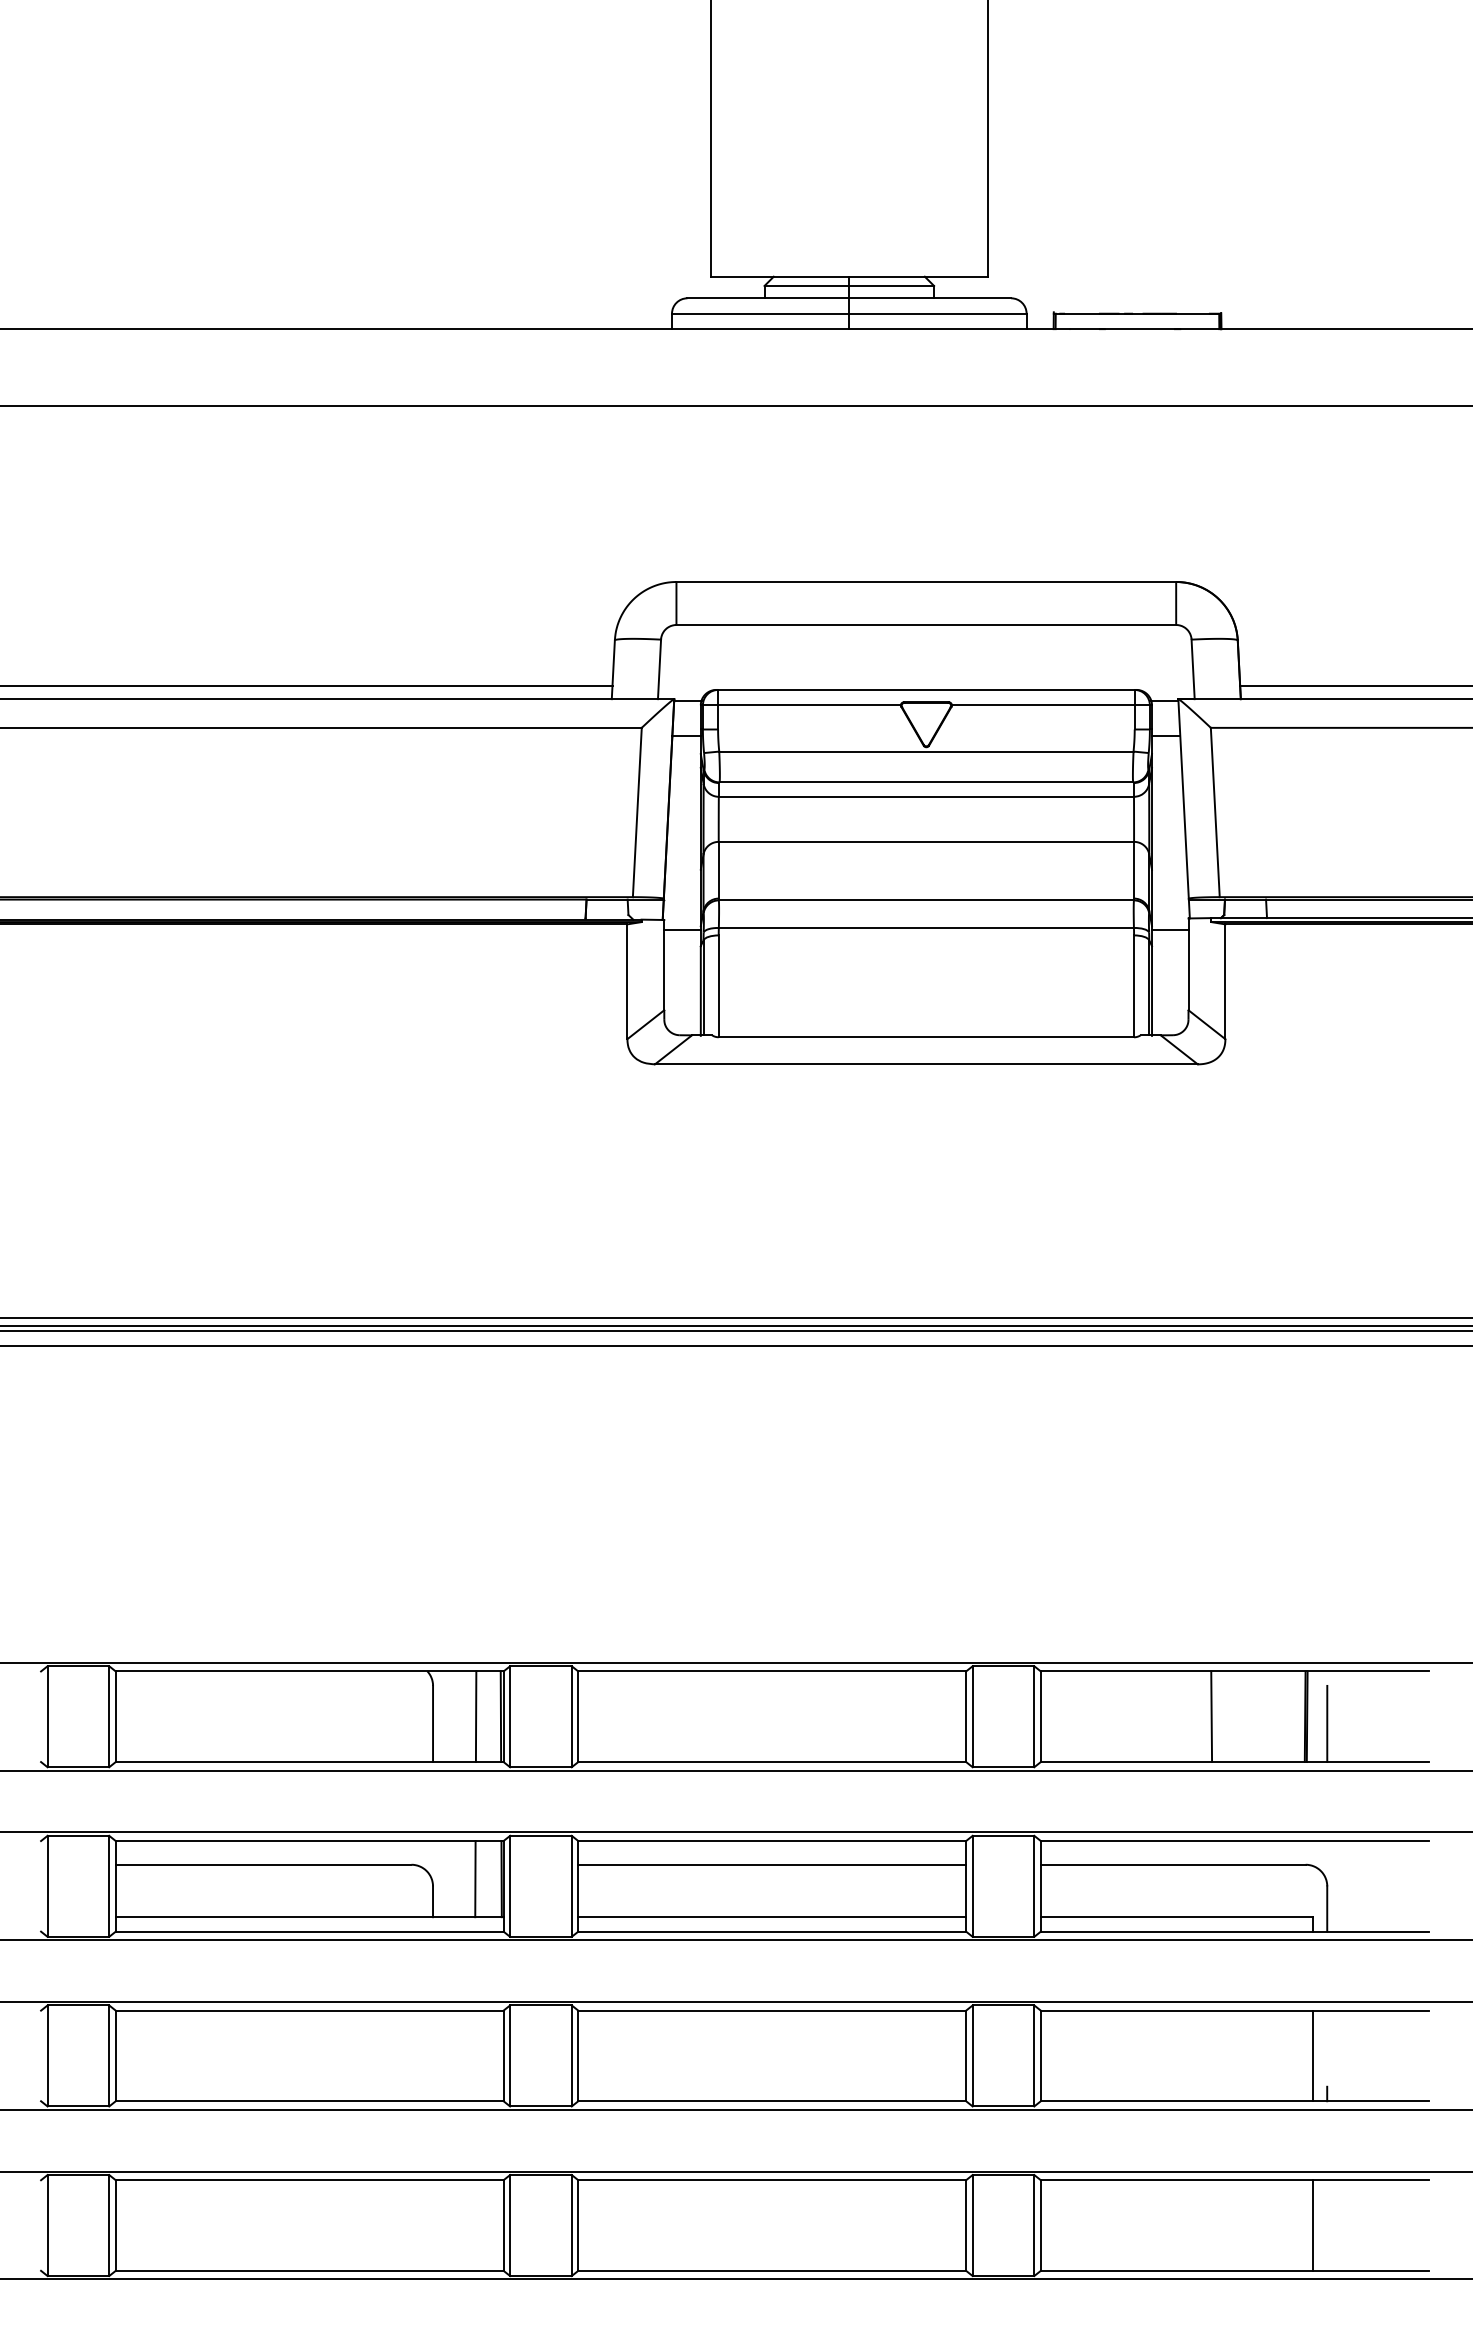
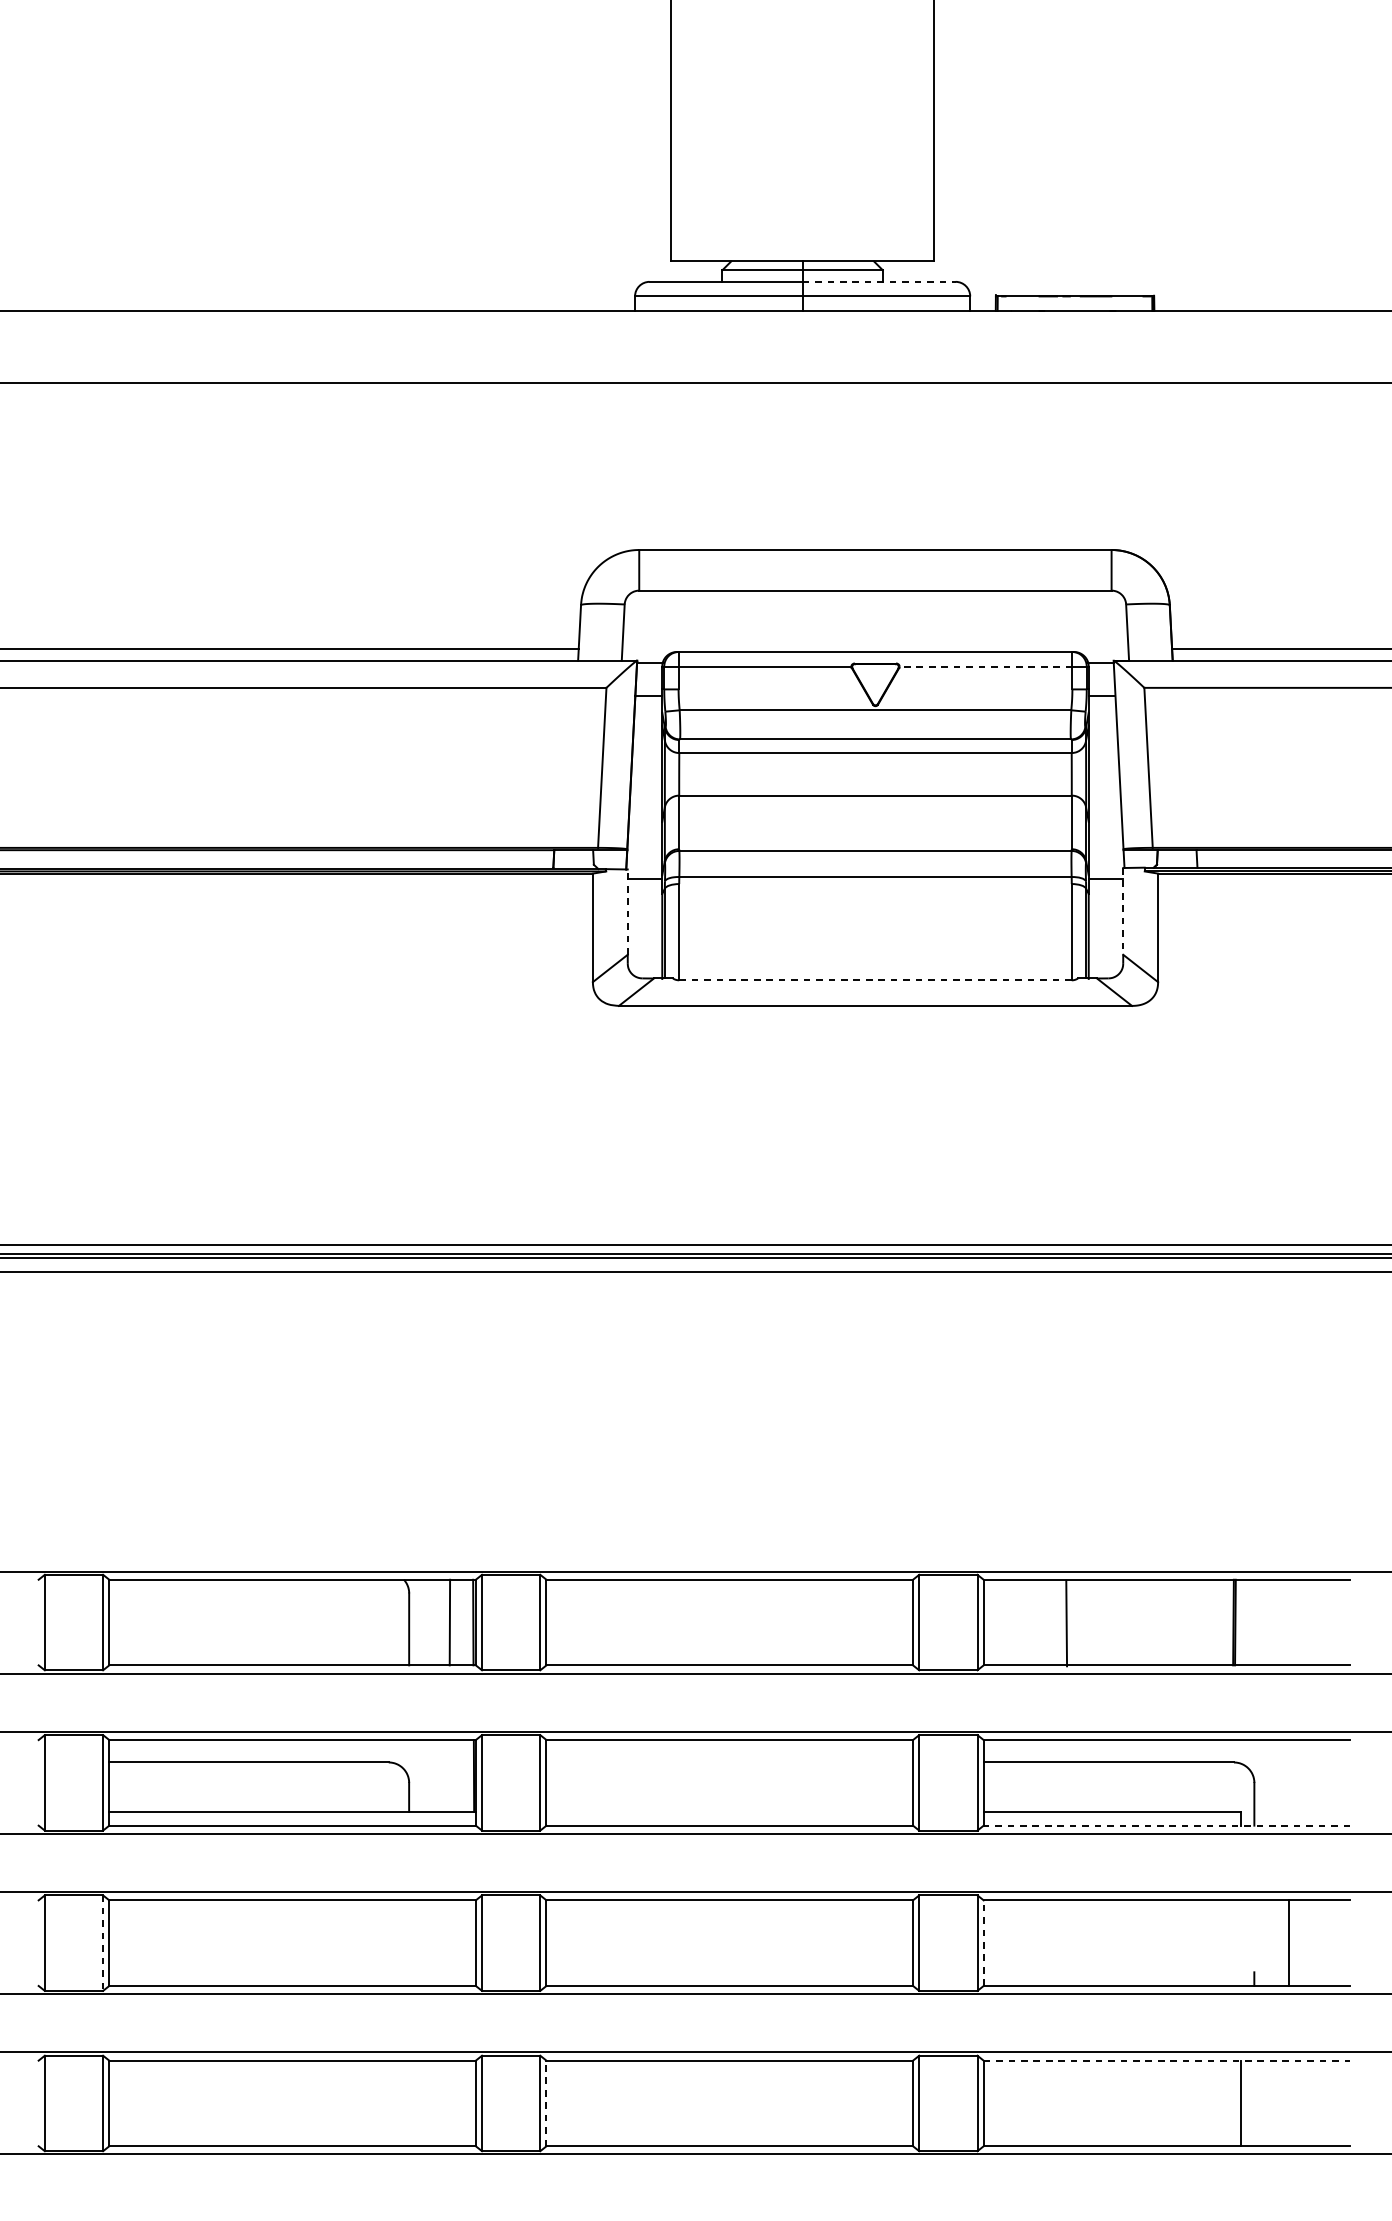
line: (930, 298) -> (879, 282), solid -> dashed
line: (1042, 705) -> (985, 666), solid -> dashed
line: (664, 964) -> (627, 911), solid -> dashed
line: (1188, 964) -> (1123, 911), solid -> dashed
line: (926, 1037) -> (875, 980), solid -> dashed
line: (1211, 1716) -> (1066, 1623), moved
line: (1327, 1723) -> (1254, 1628), removed
line: (772, 1864) -> (730, 1762), removed
line: (475, 1879) -> (449, 1776), removed
line: (772, 1917) -> (730, 1812), removed
line: (1234, 1931) -> (1166, 1825), solid -> dashed
line: (1040, 2055) -> (983, 1942), solid -> dashed
line: (1312, 2055) -> (1288, 1942), moved
line: (109, 2056) -> (103, 1943), solid -> dashed
line: (1234, 2180) -> (1166, 2060), solid -> dashed
line: (578, 2225) -> (546, 2103), solid -> dashed

